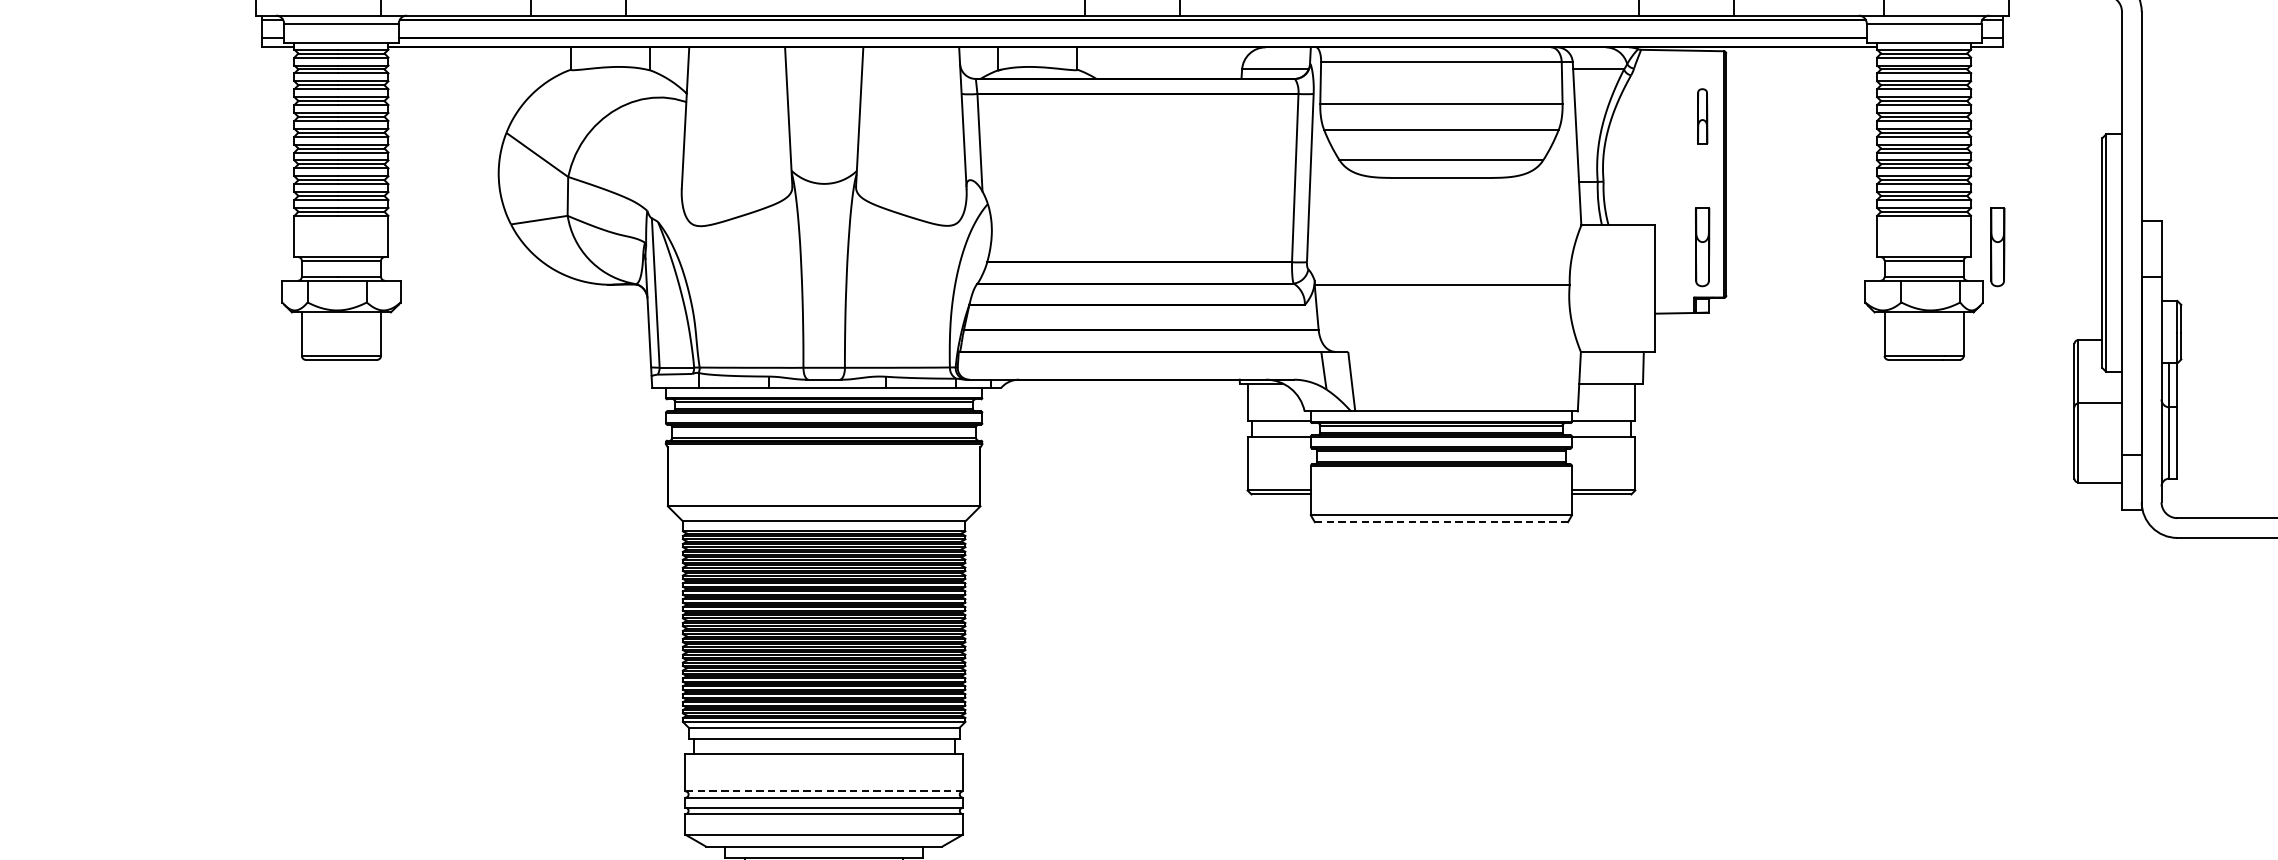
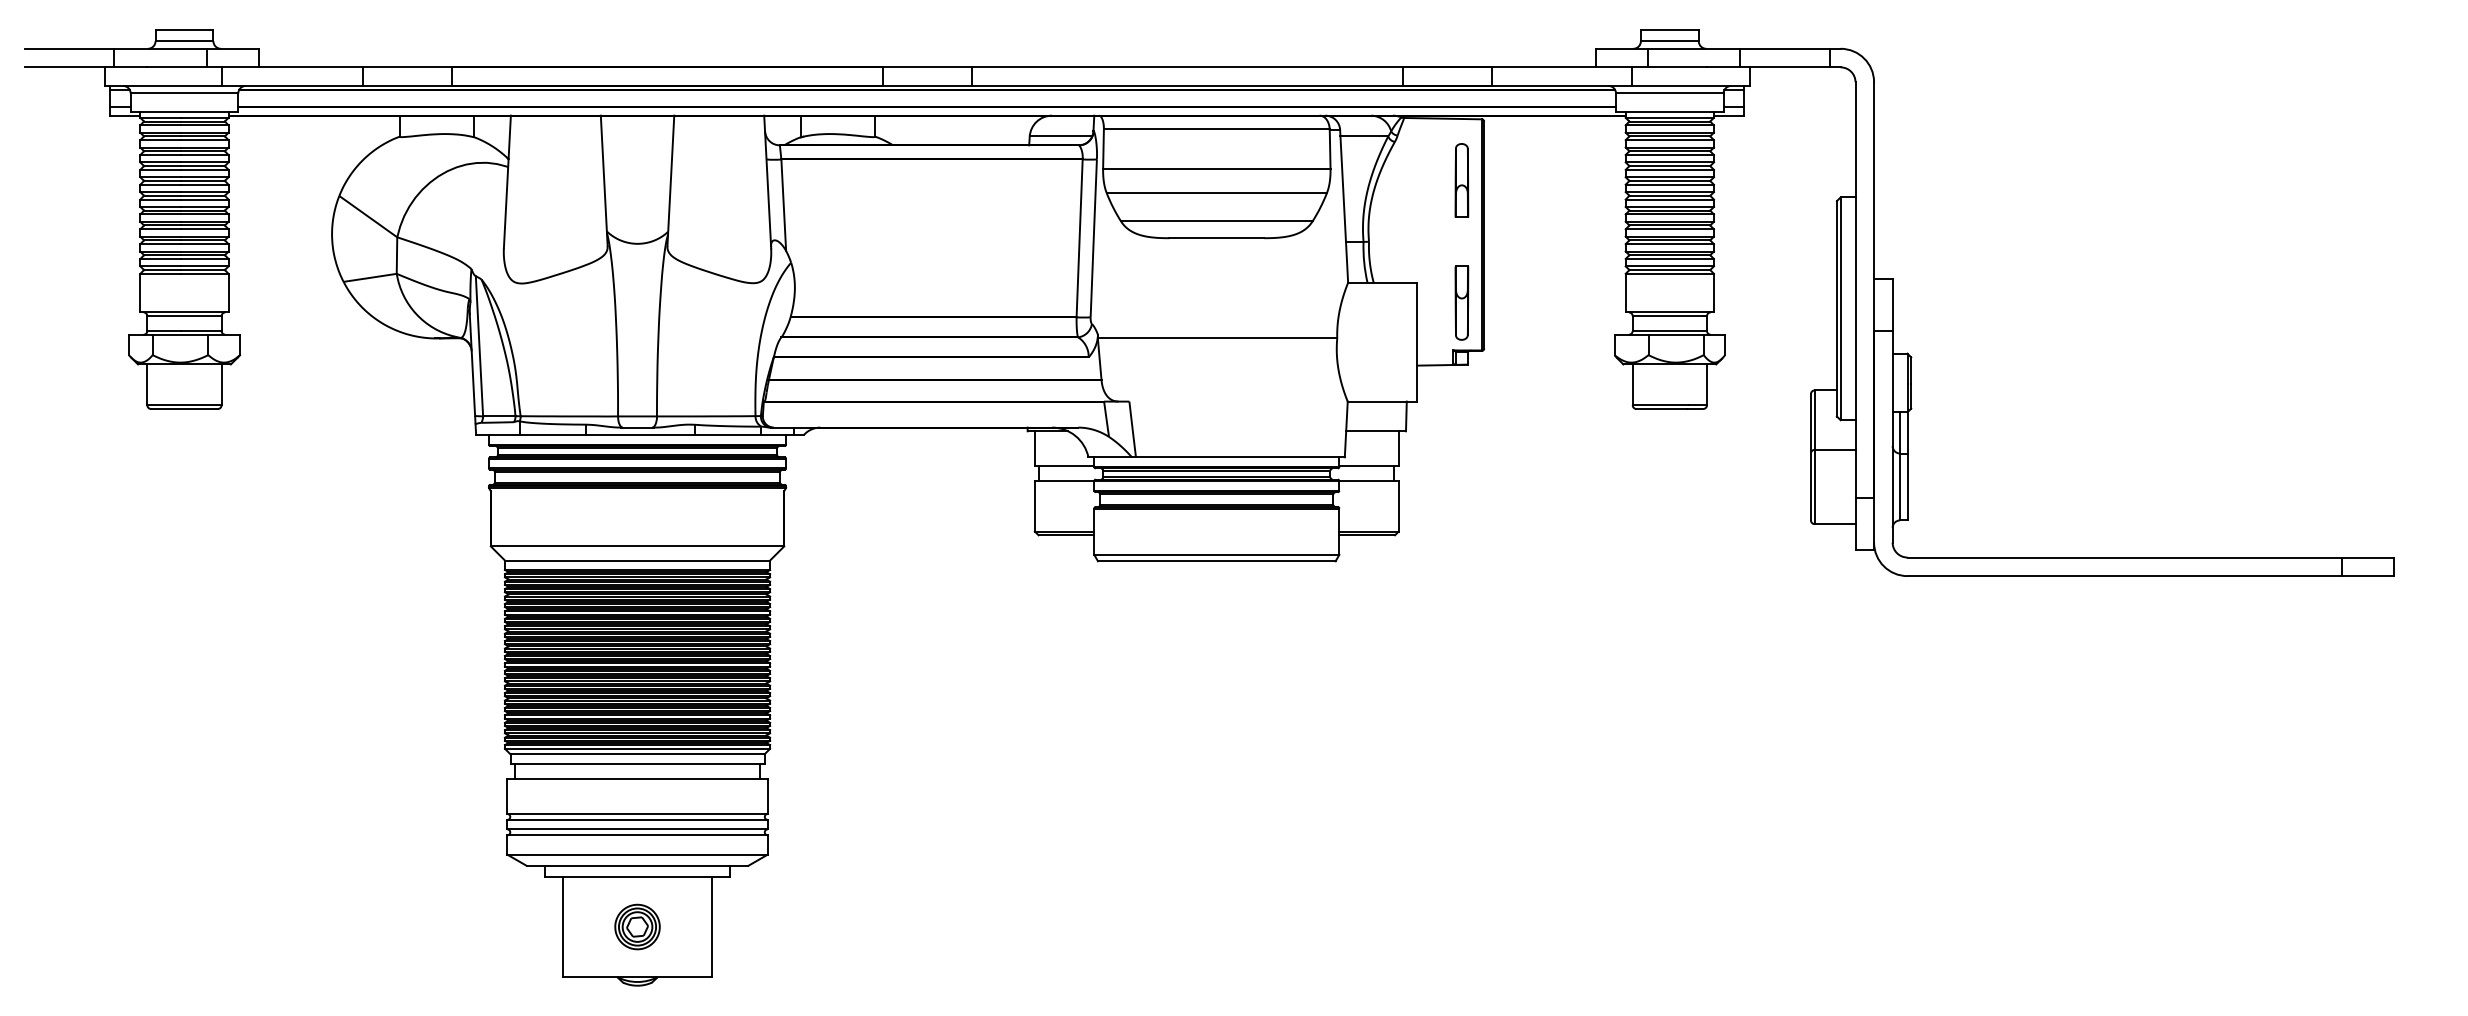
part: (1702, 116) -> (1461, 180), size x1.43
part: (1997, 246) -> (1738, 302), removed
line: (1441, 522) -> (1216, 561), dashed -> solid
line: (824, 790) -> (637, 813), dashed -> solid

